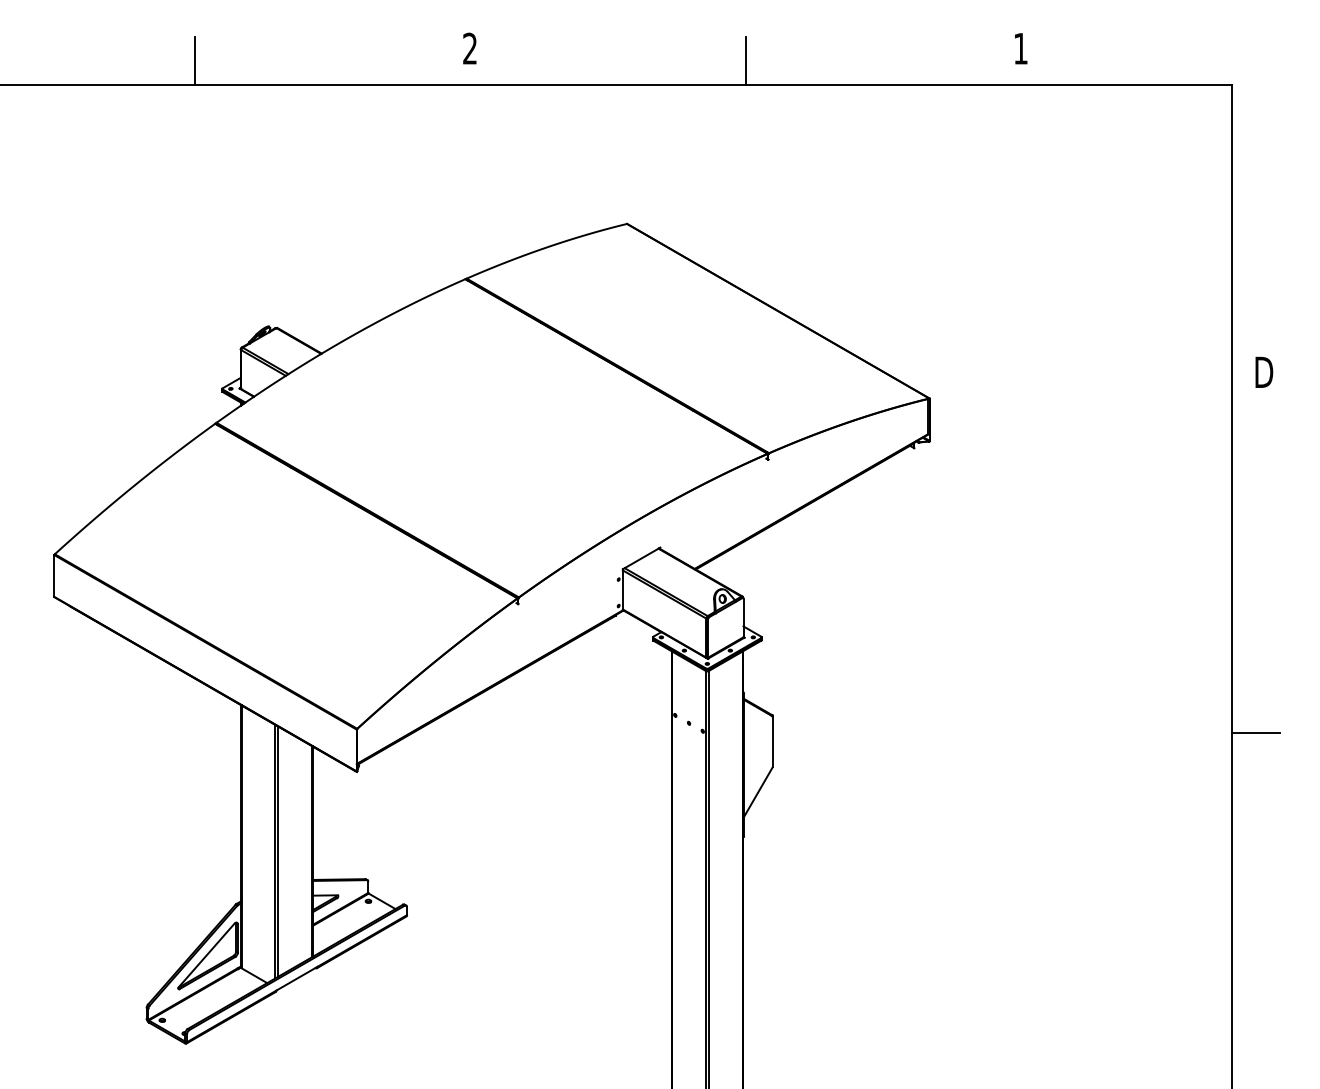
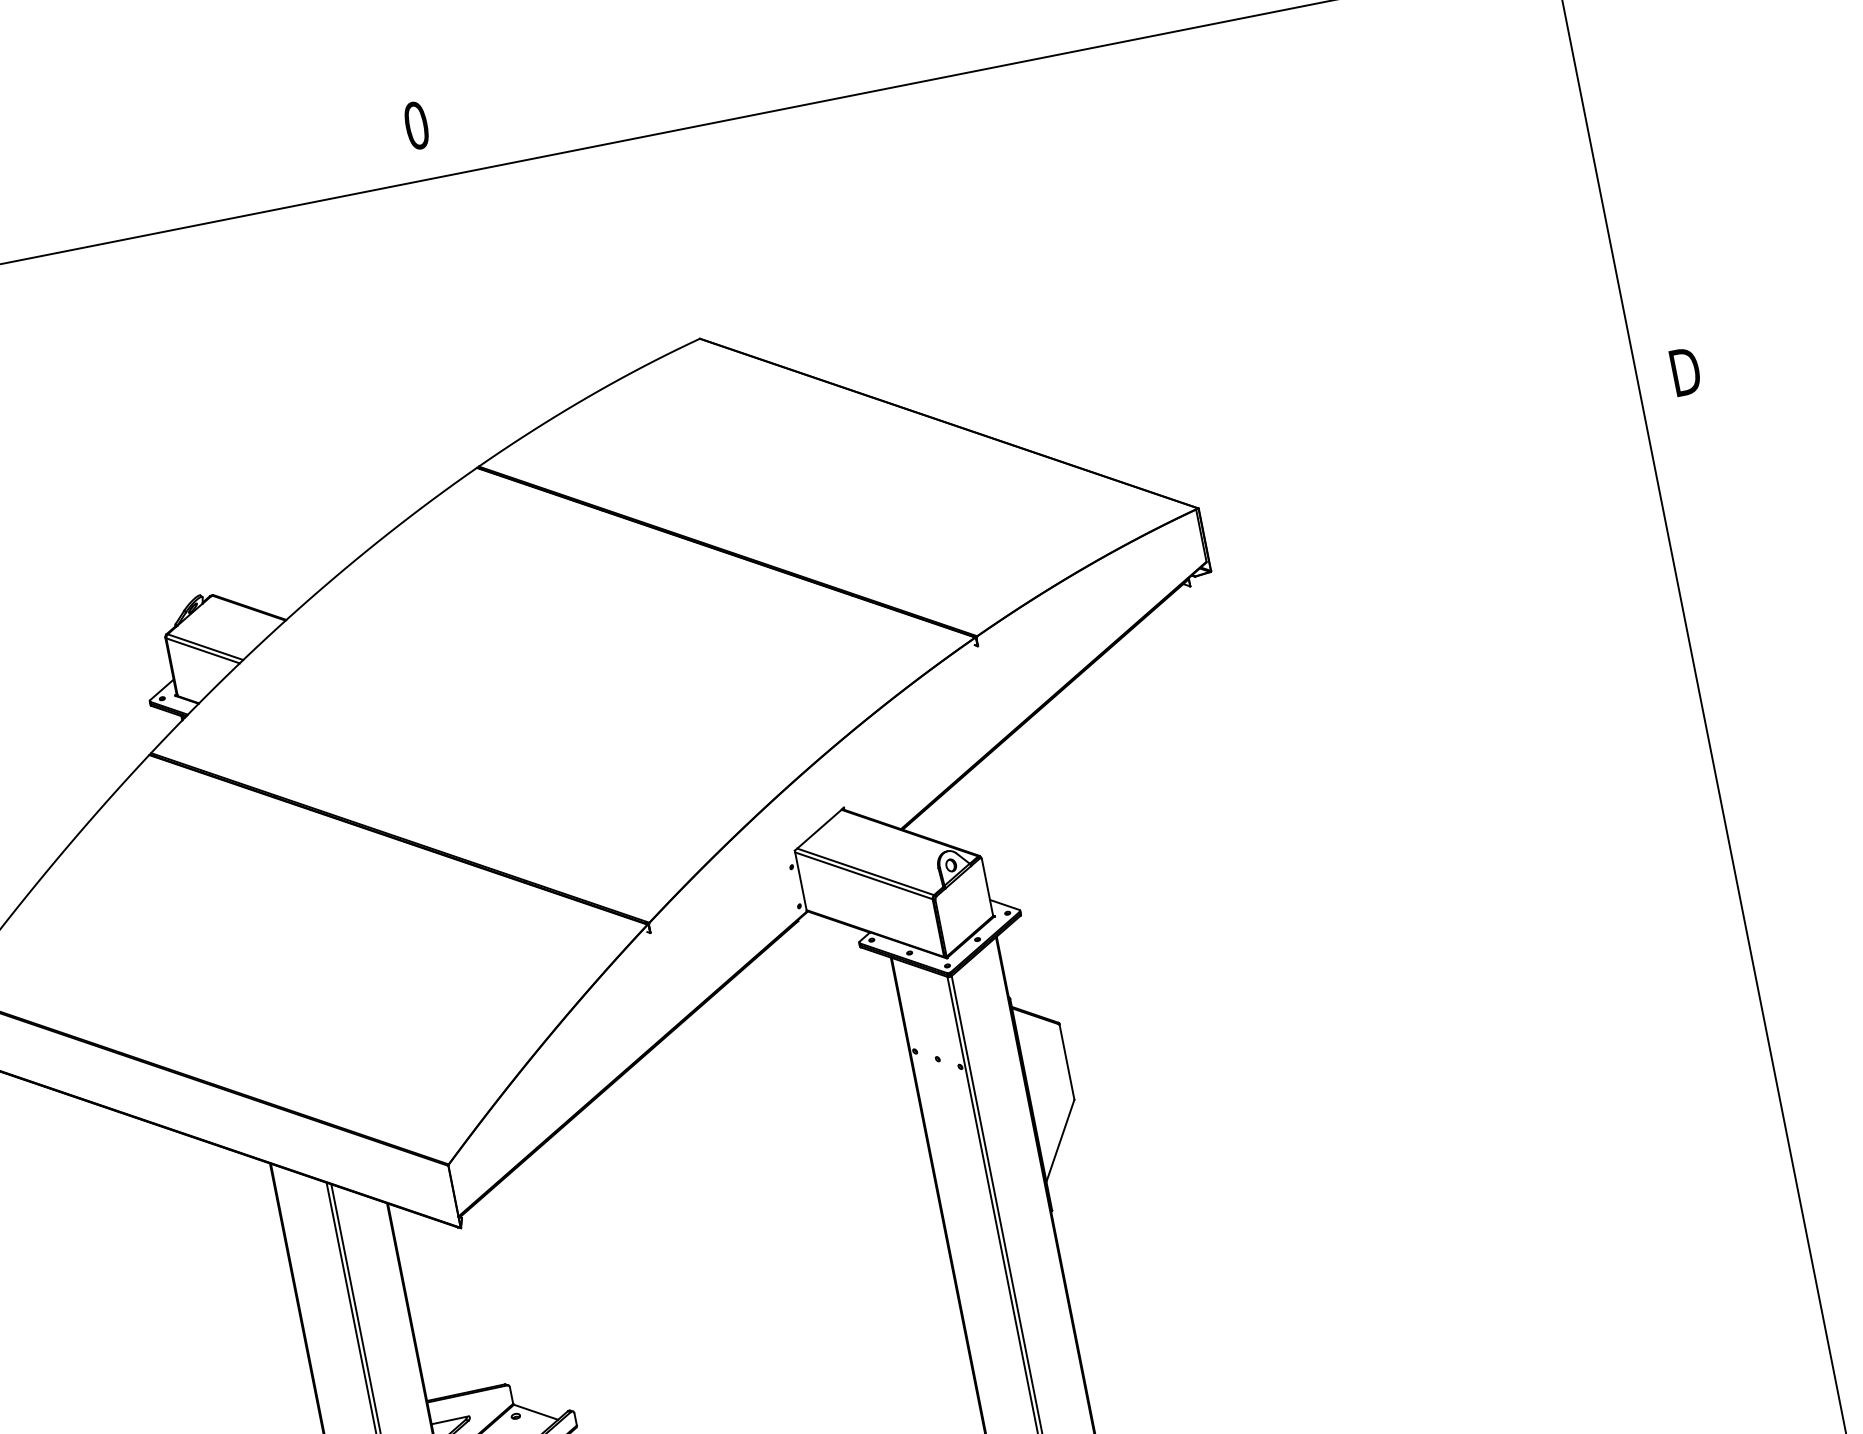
text: (470, 48) -> (417, 125), 2 -> 0
line: (195, 60) -> (13, 223), removed
line: (745, 60) -> (827, 62), removed
line: (1255, 733) -> (1778, 908), removed

